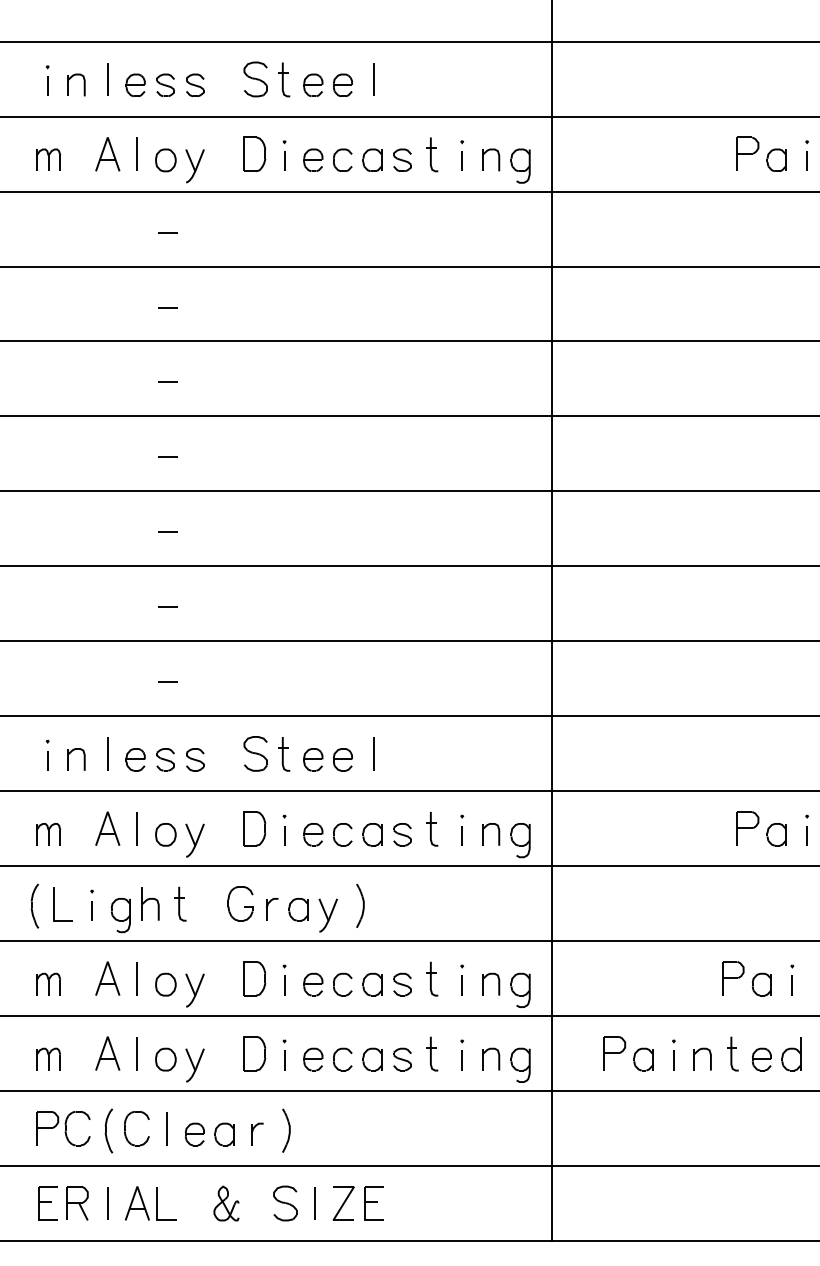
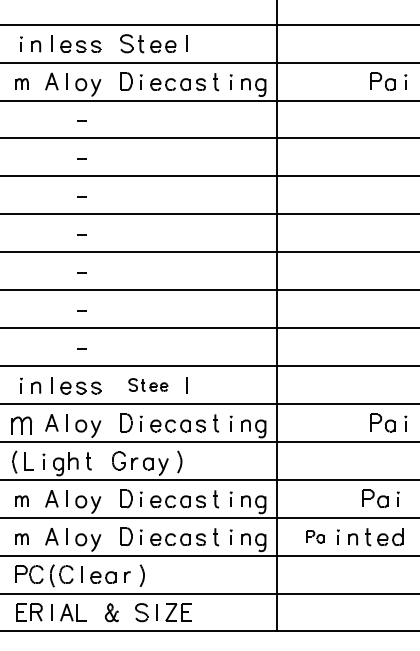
part: (298, 752) -> (148, 384), size x0.7
part: (47, 833) -> (21, 425), size x1.6
part: (628, 1053) -> (315, 536), size x0.7

